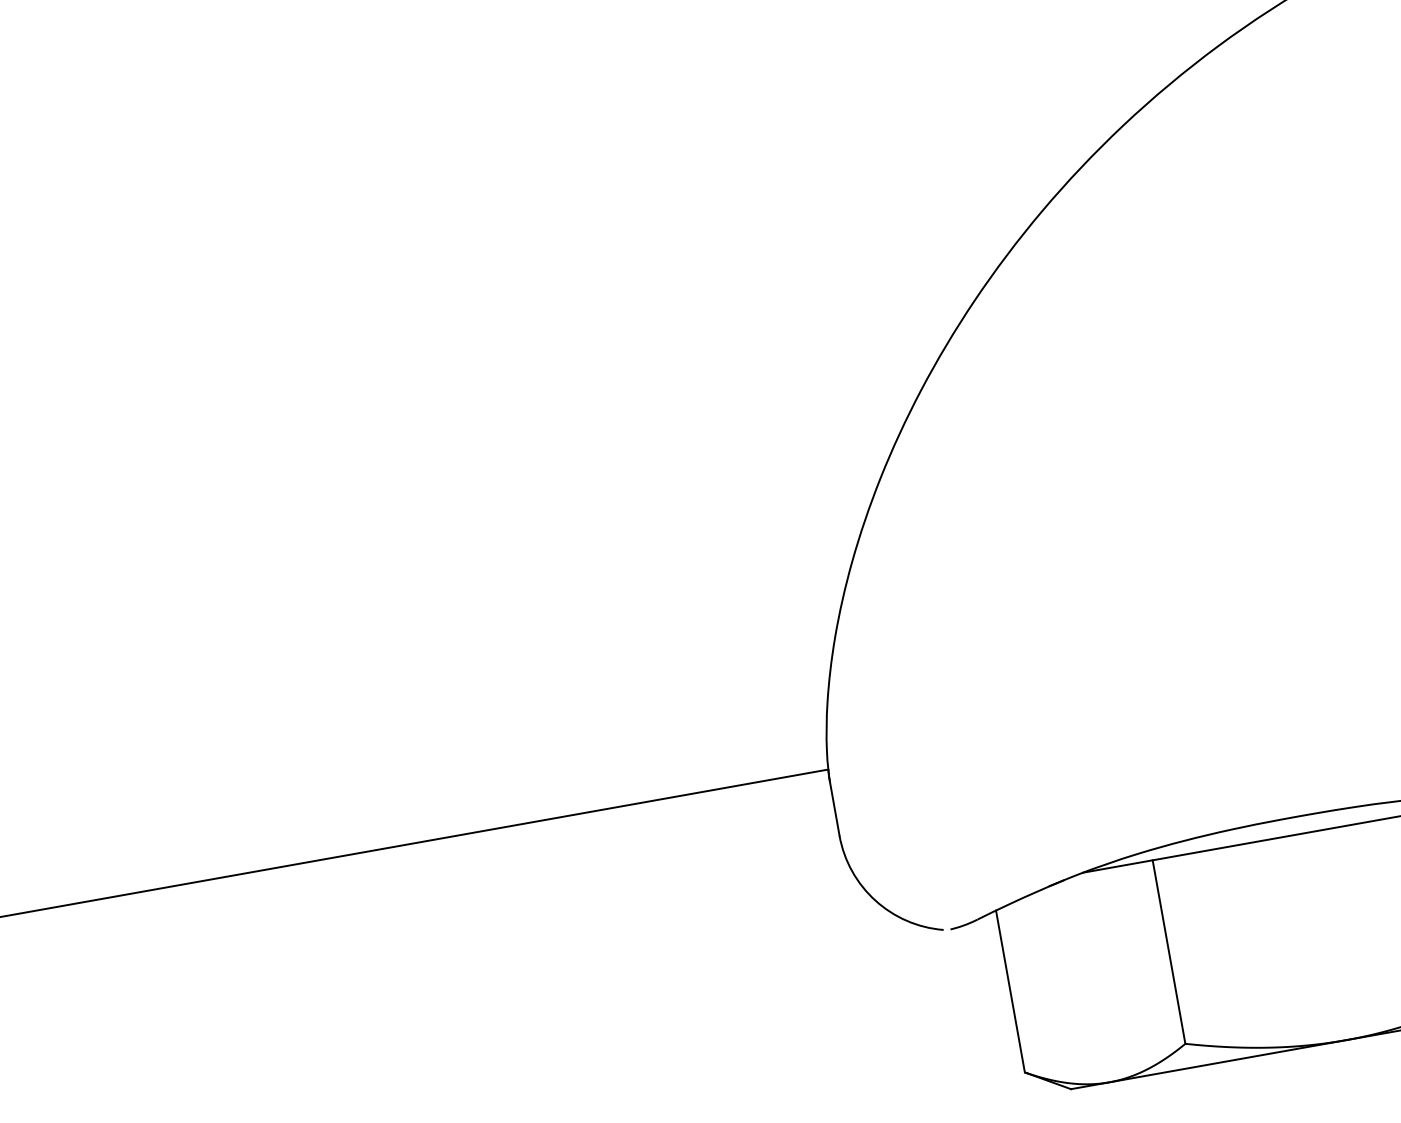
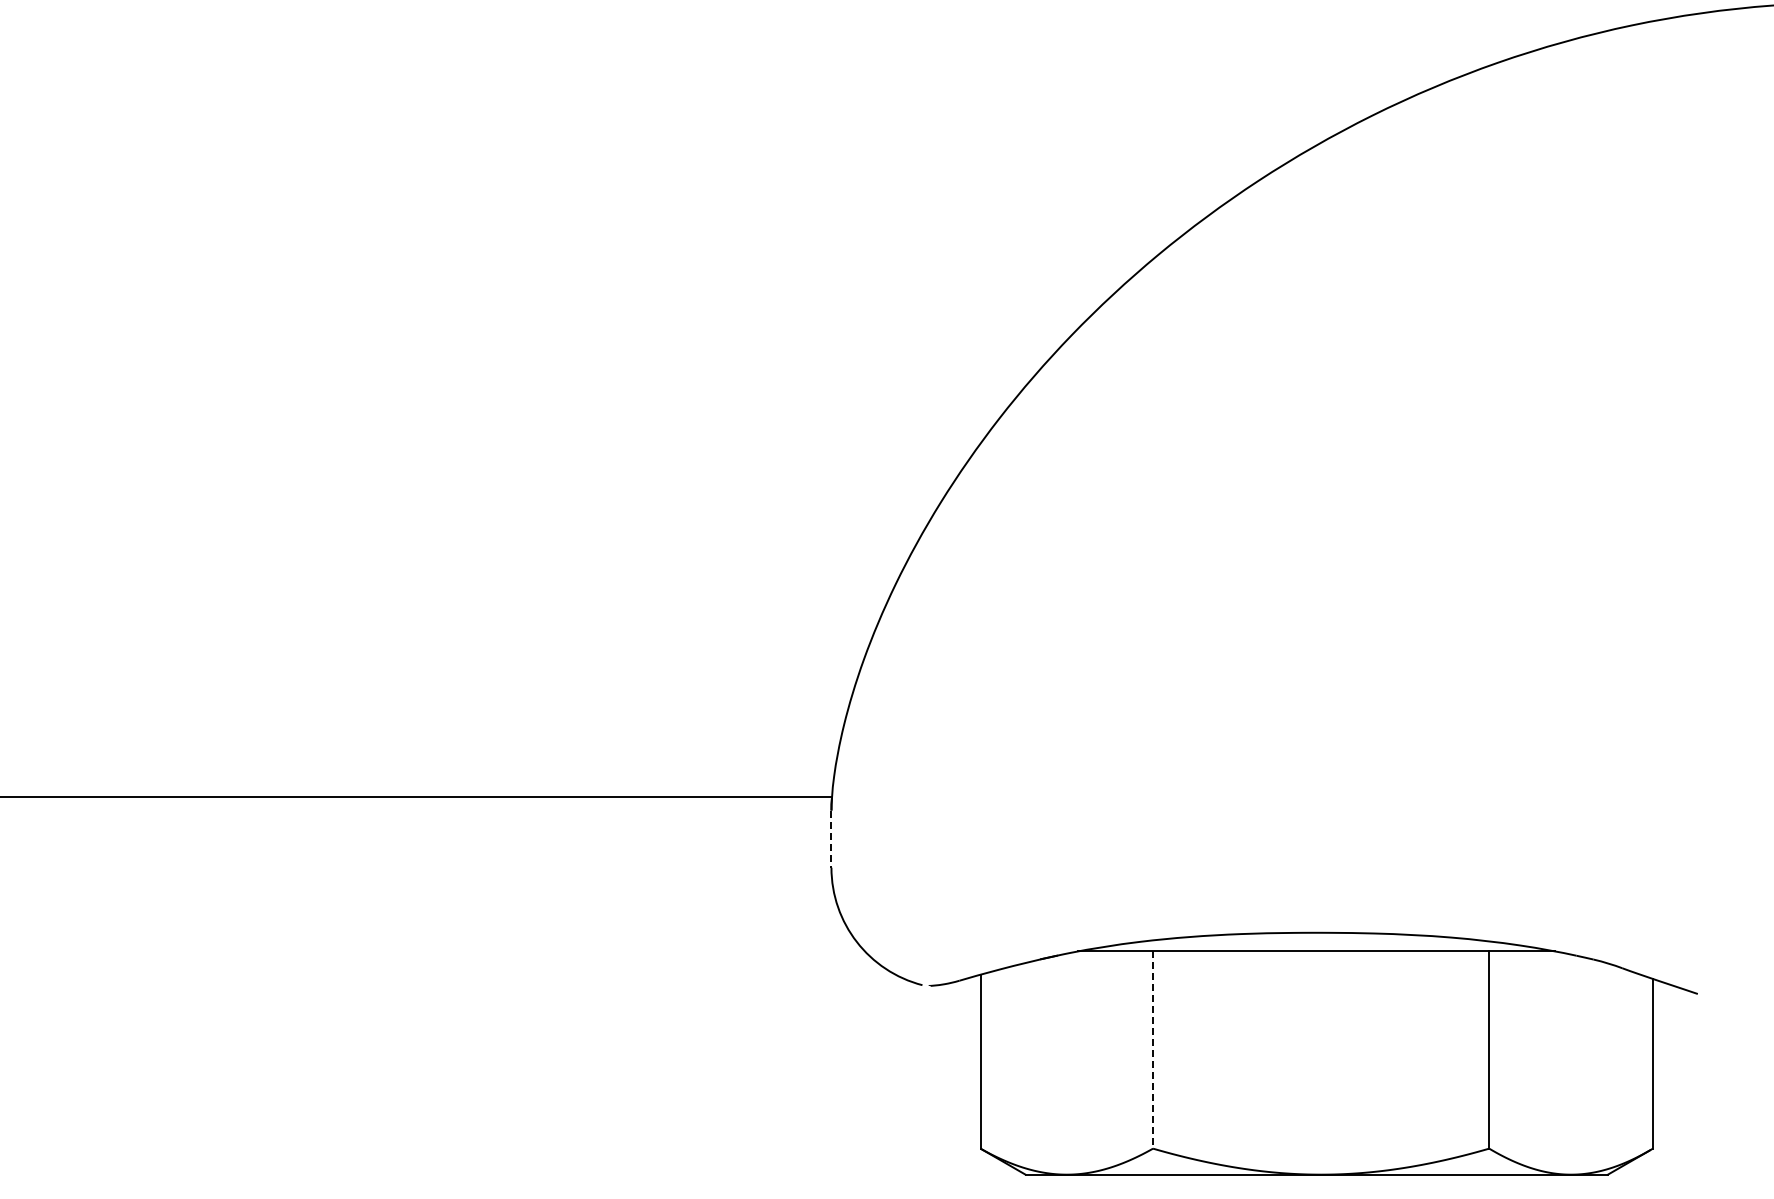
line: (834, 809) -> (831, 839), solid -> dashed
line: (1169, 952) -> (1153, 1050), solid -> dashed

